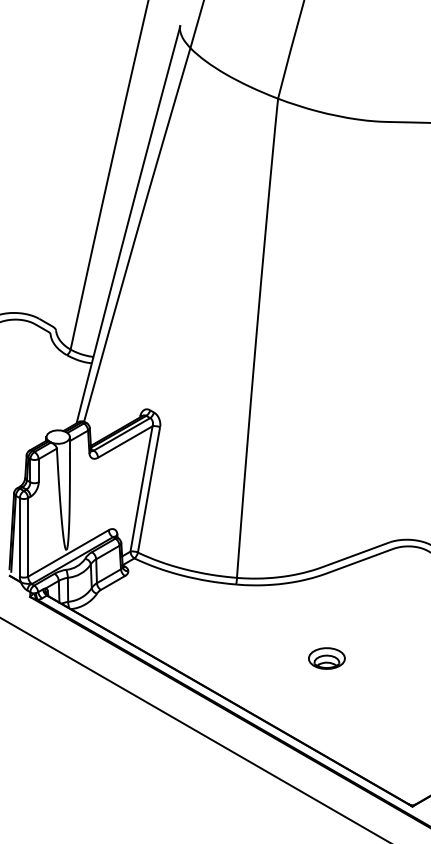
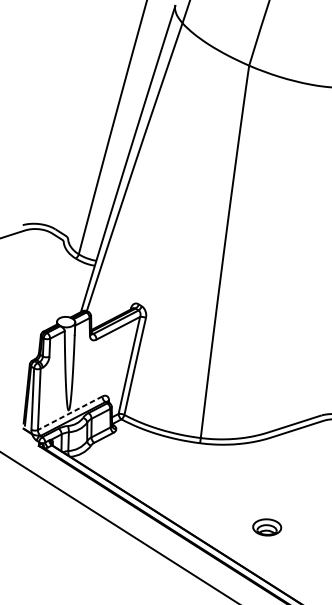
line: (68, 553) -> (70, 413), solid -> dashed
part: (326, 658) -> (266, 527), moved

